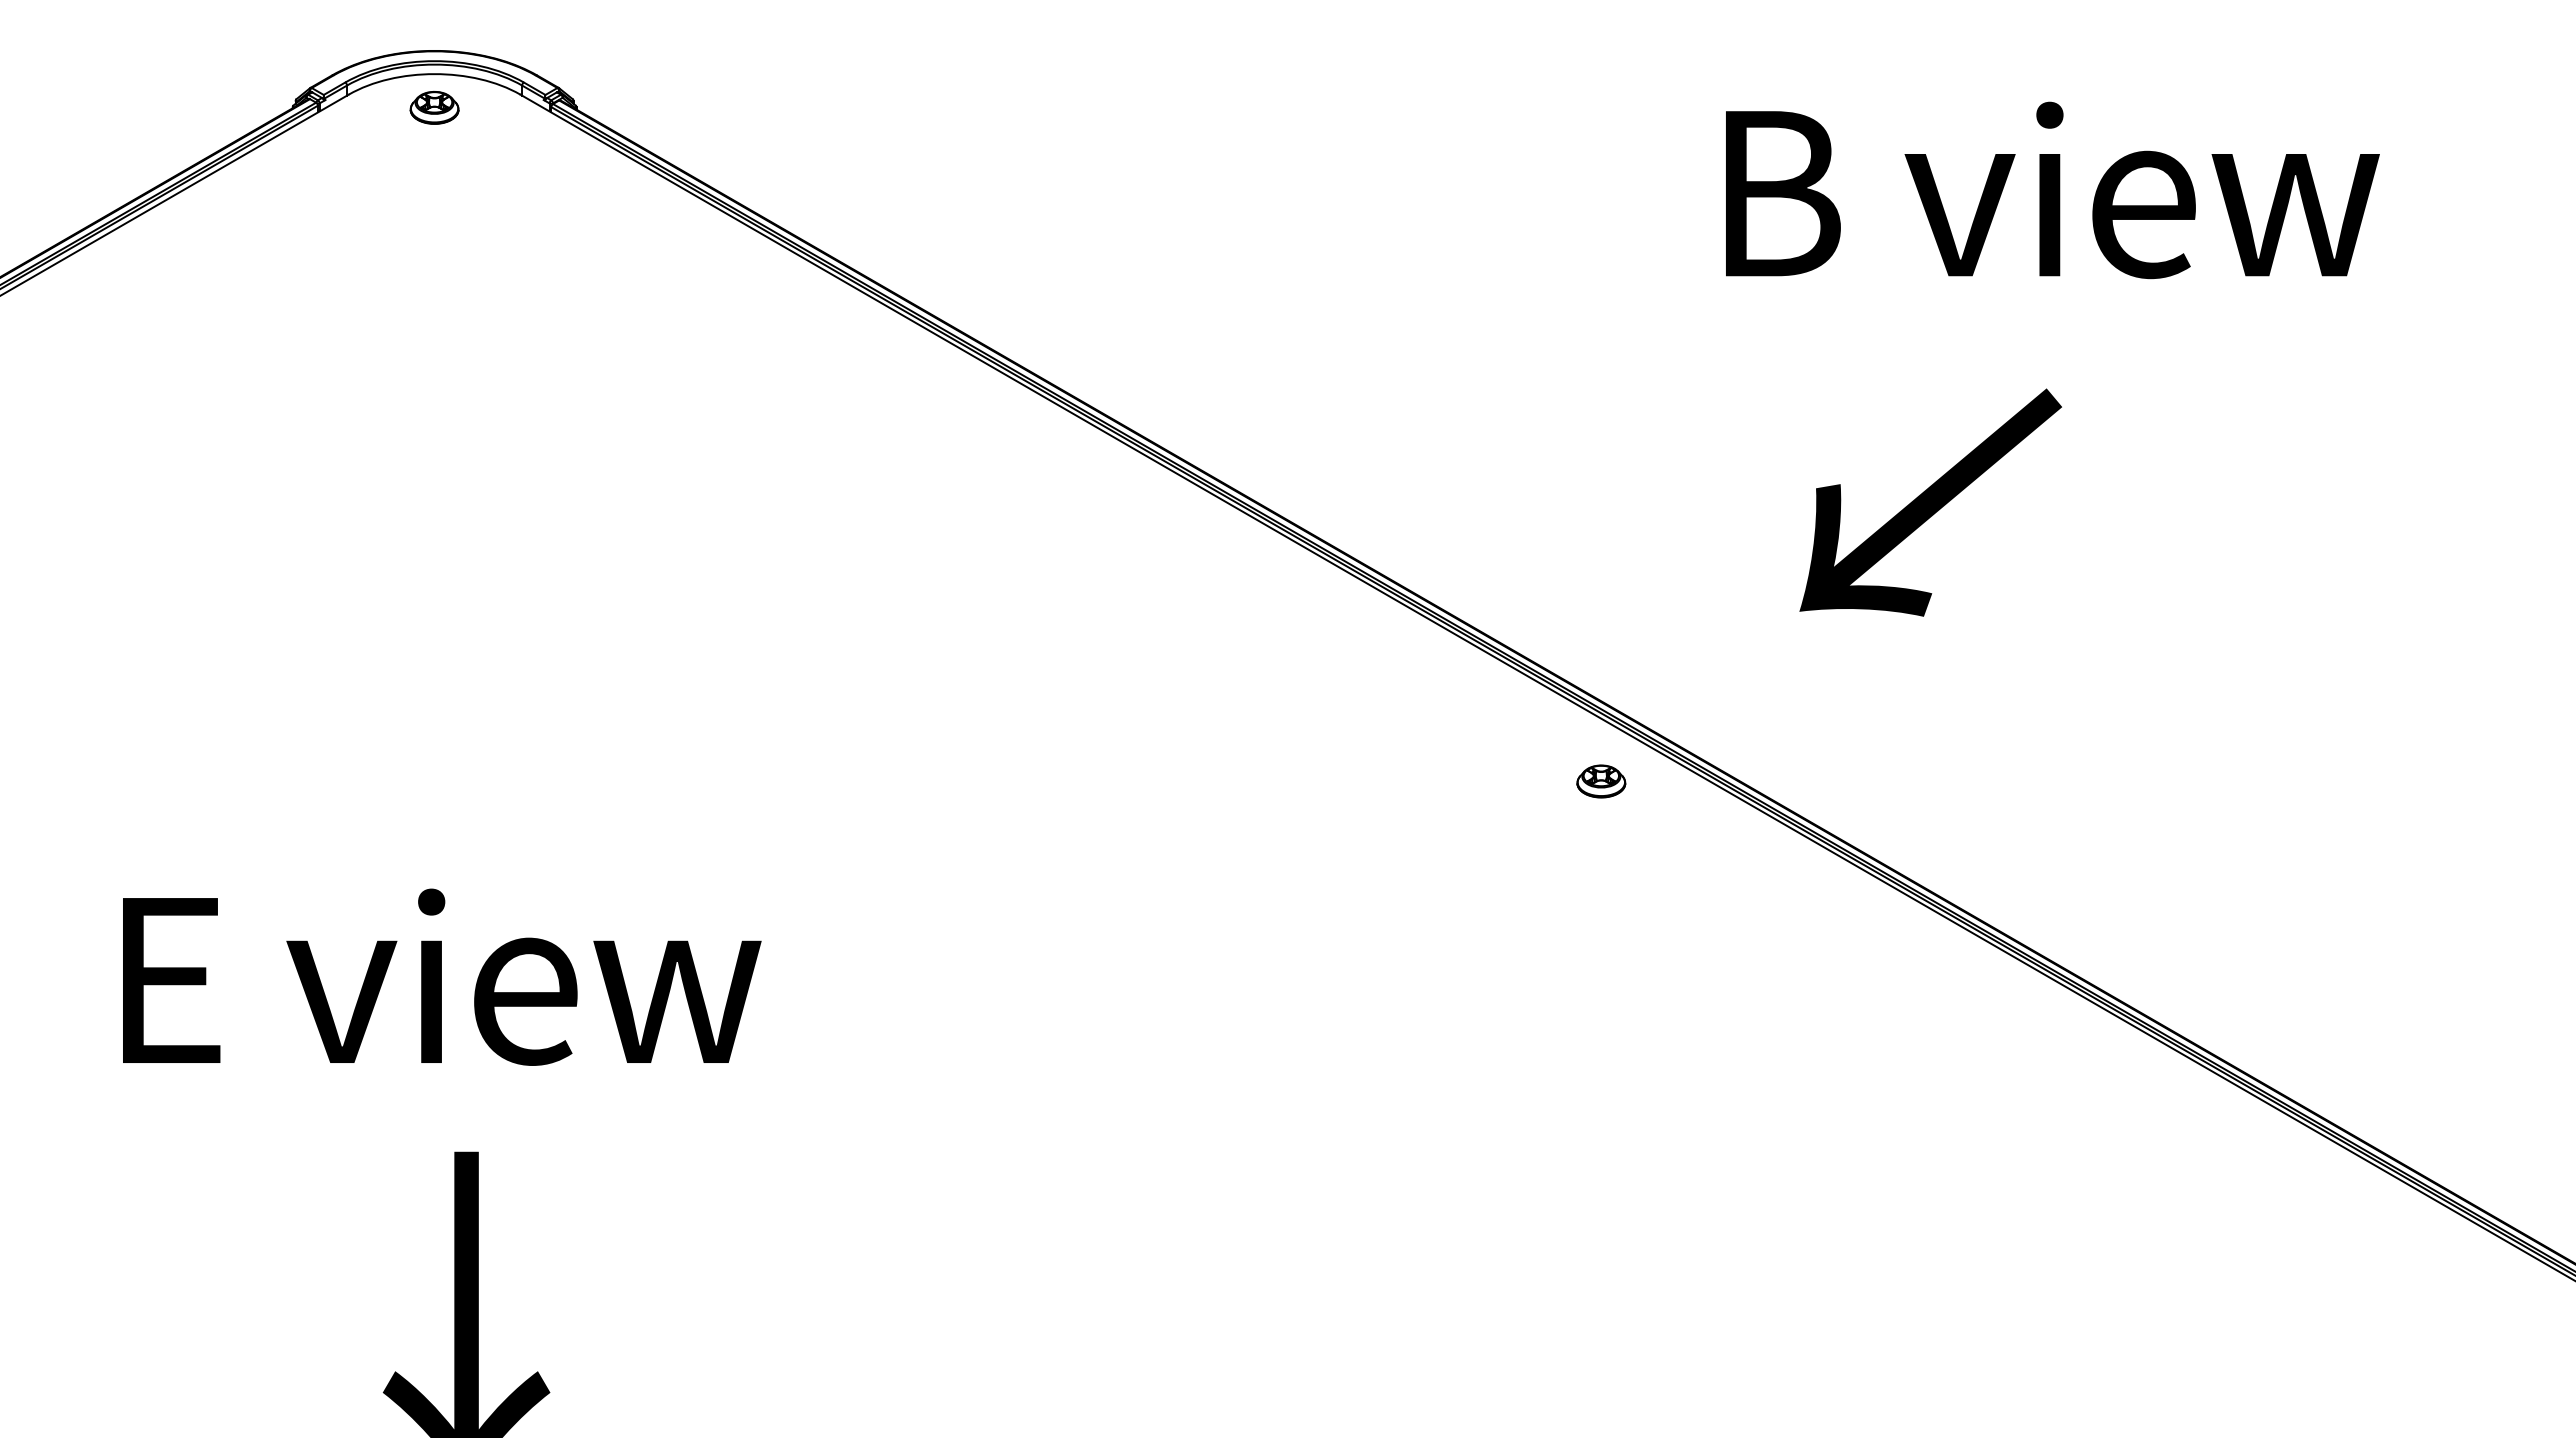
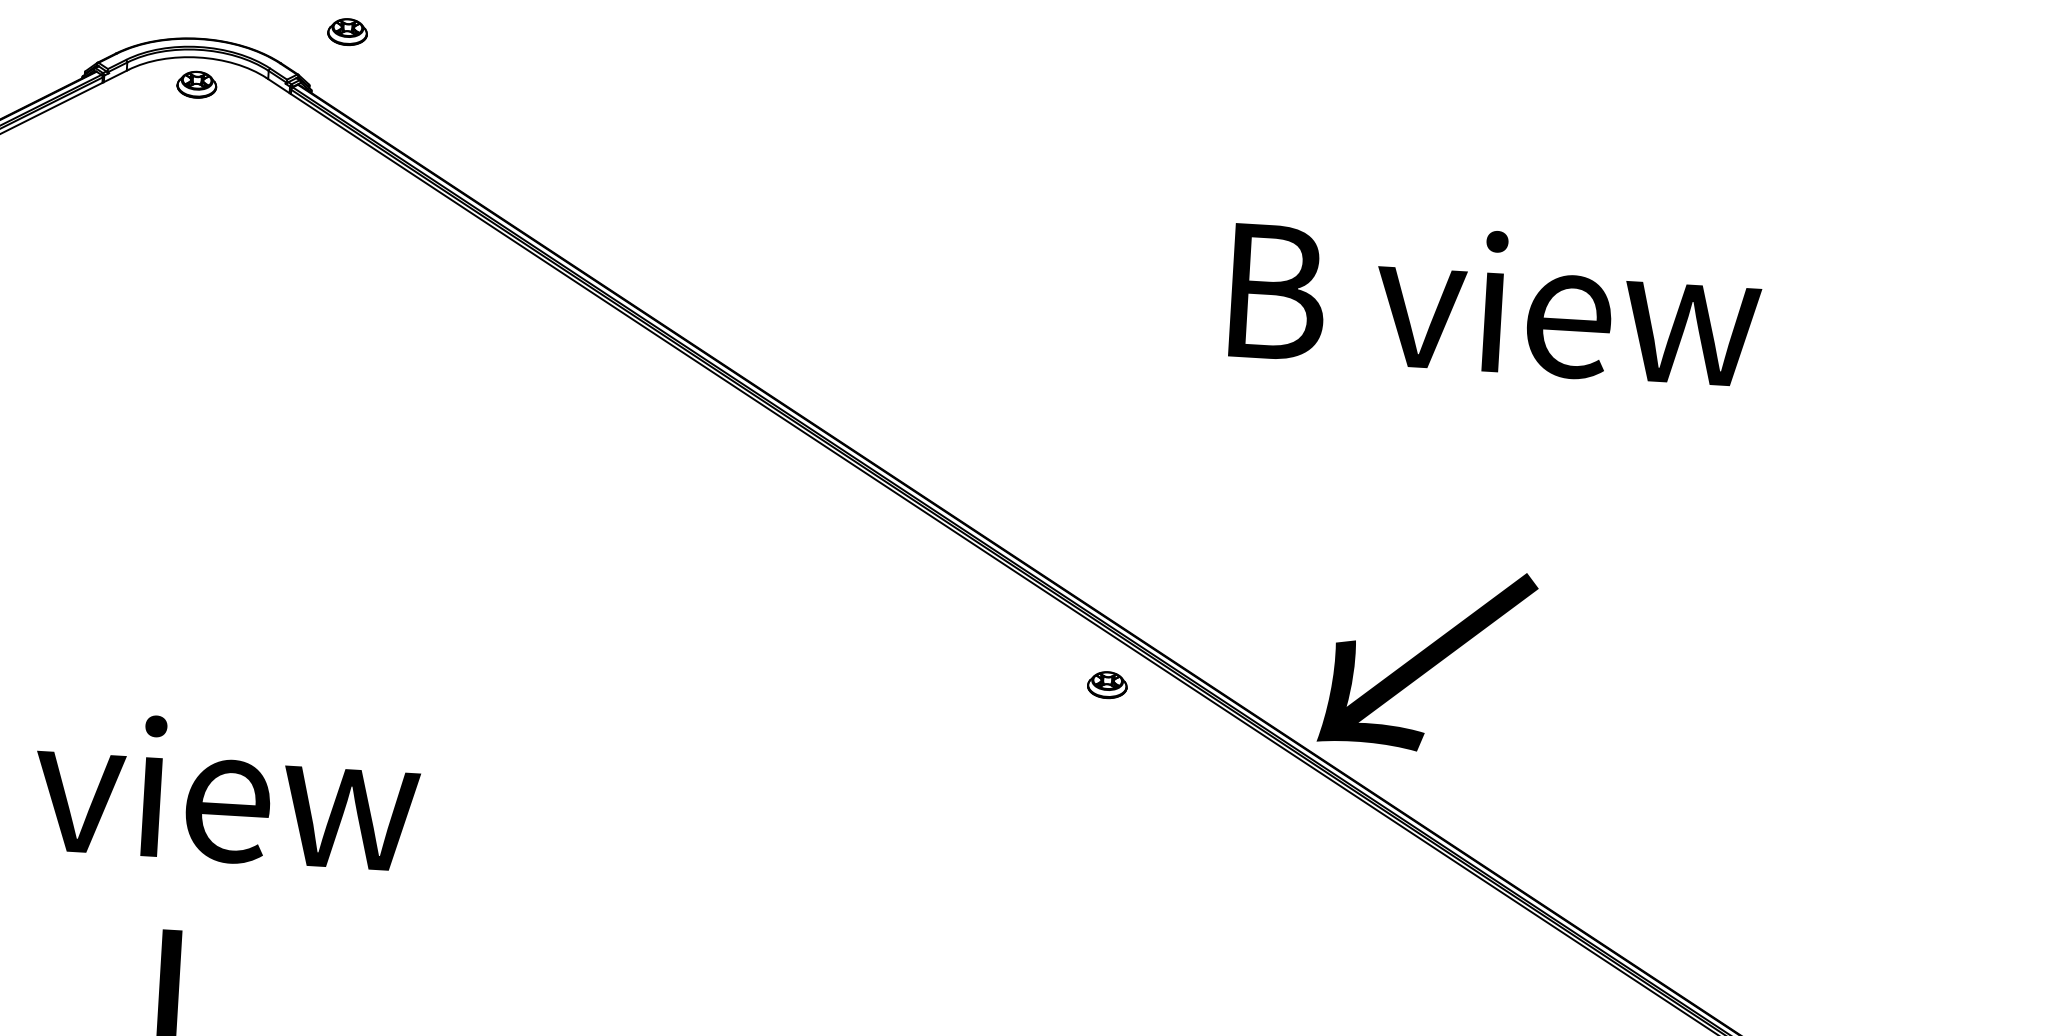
part: (616, 31) -> (347, 31), added
text: (2052, 190) -> (1495, 302), moved
text: (1930, 502) -> (1427, 659), moved

